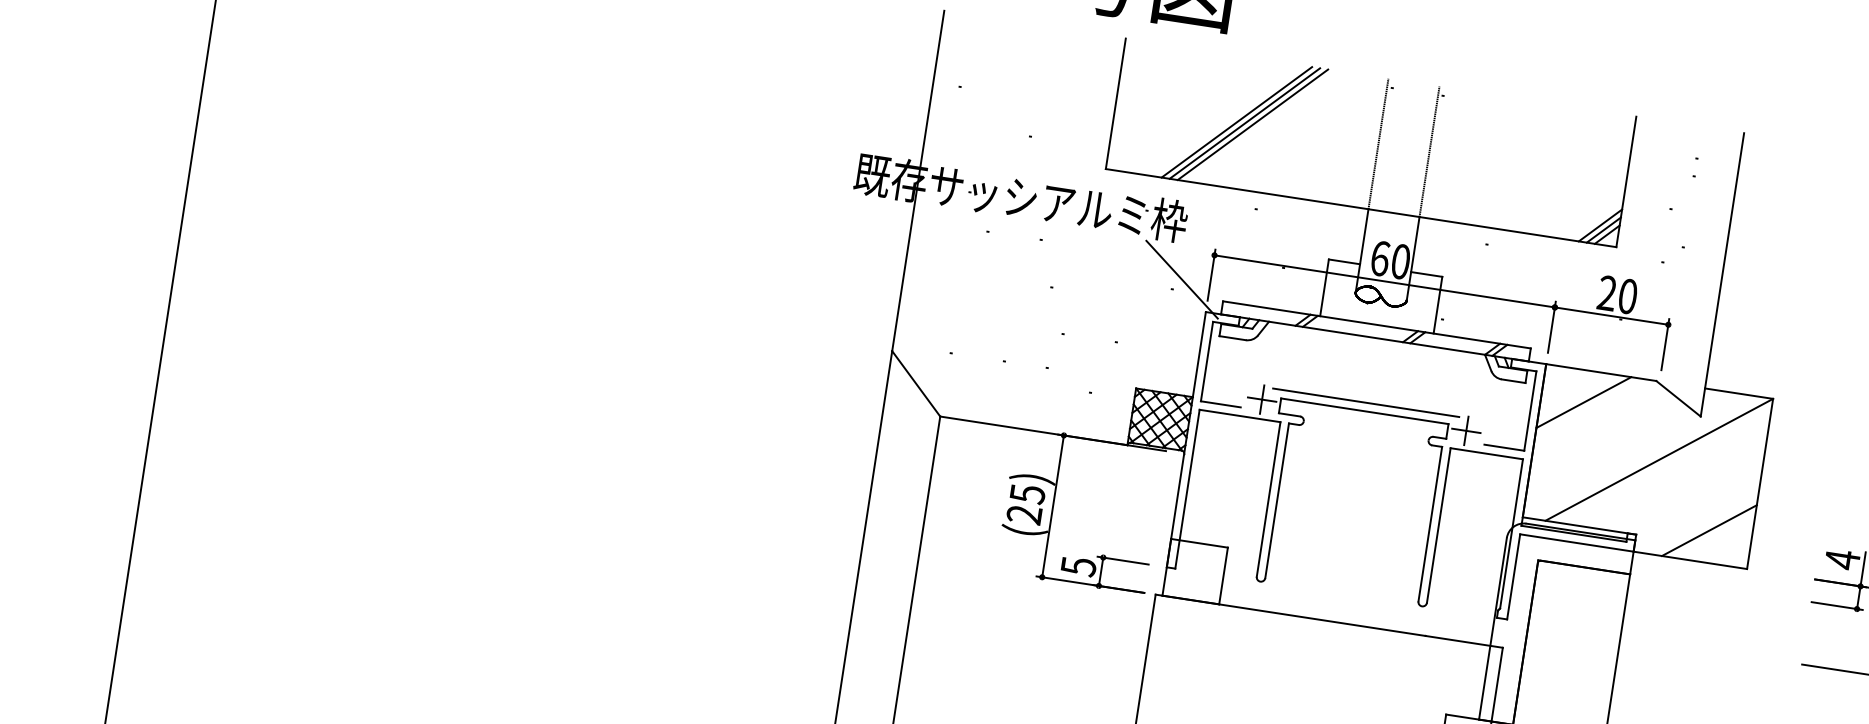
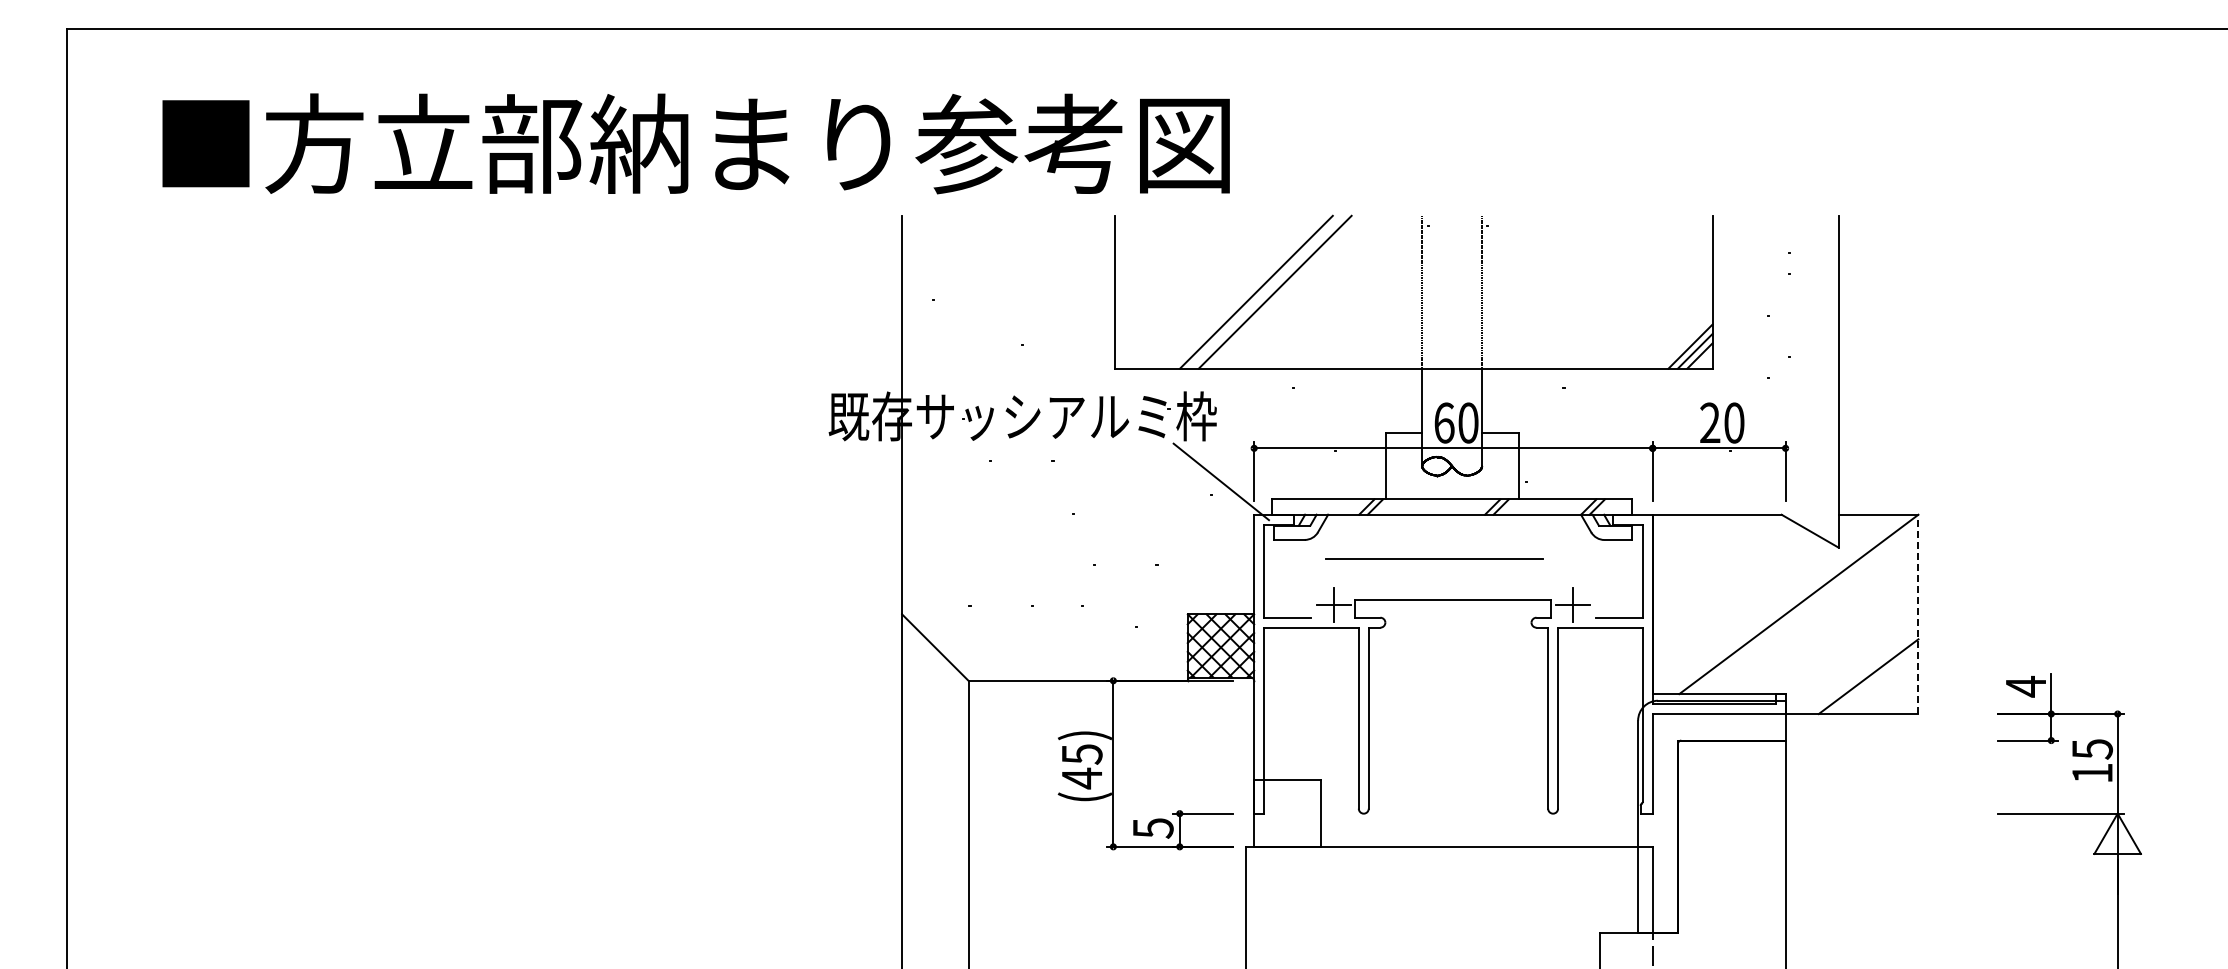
line: (1244, 122) -> (1265, 291), removed
line: (1366, 401) -> (1434, 558), moved
line: (1583, 402) -> (1702, 551), removed
line: (1760, 484) -> (1918, 614), solid -> dashed
text: (1023, 514) -> (1081, 778), (25) -> (45)

